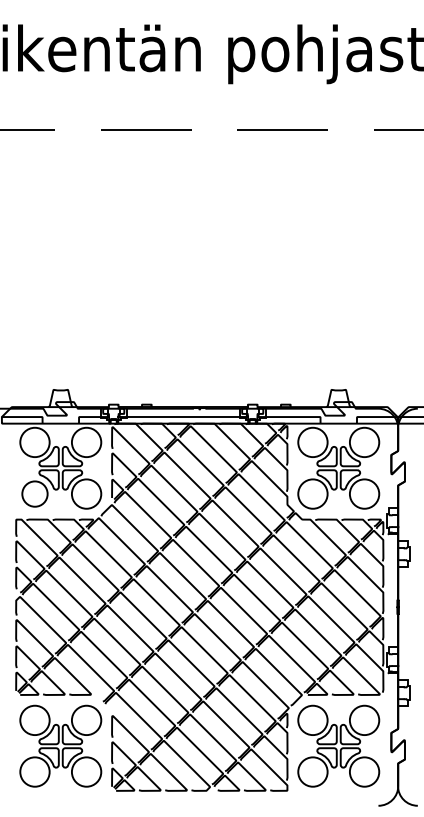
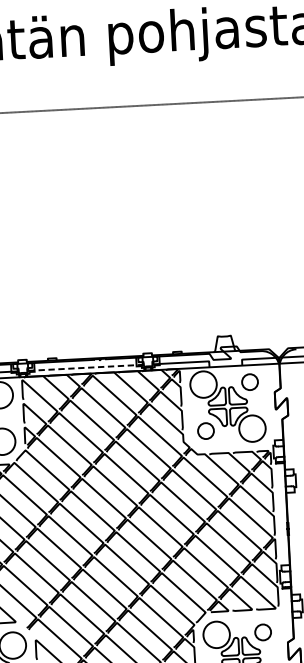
line: (183, 417) -> (85, 368), solid -> dashed
circle: (364, 442) -> (249, 382), size x0.6
circle: (312, 493) -> (205, 430), size x0.6
circle: (364, 720) -> (263, 632), size x0.6

